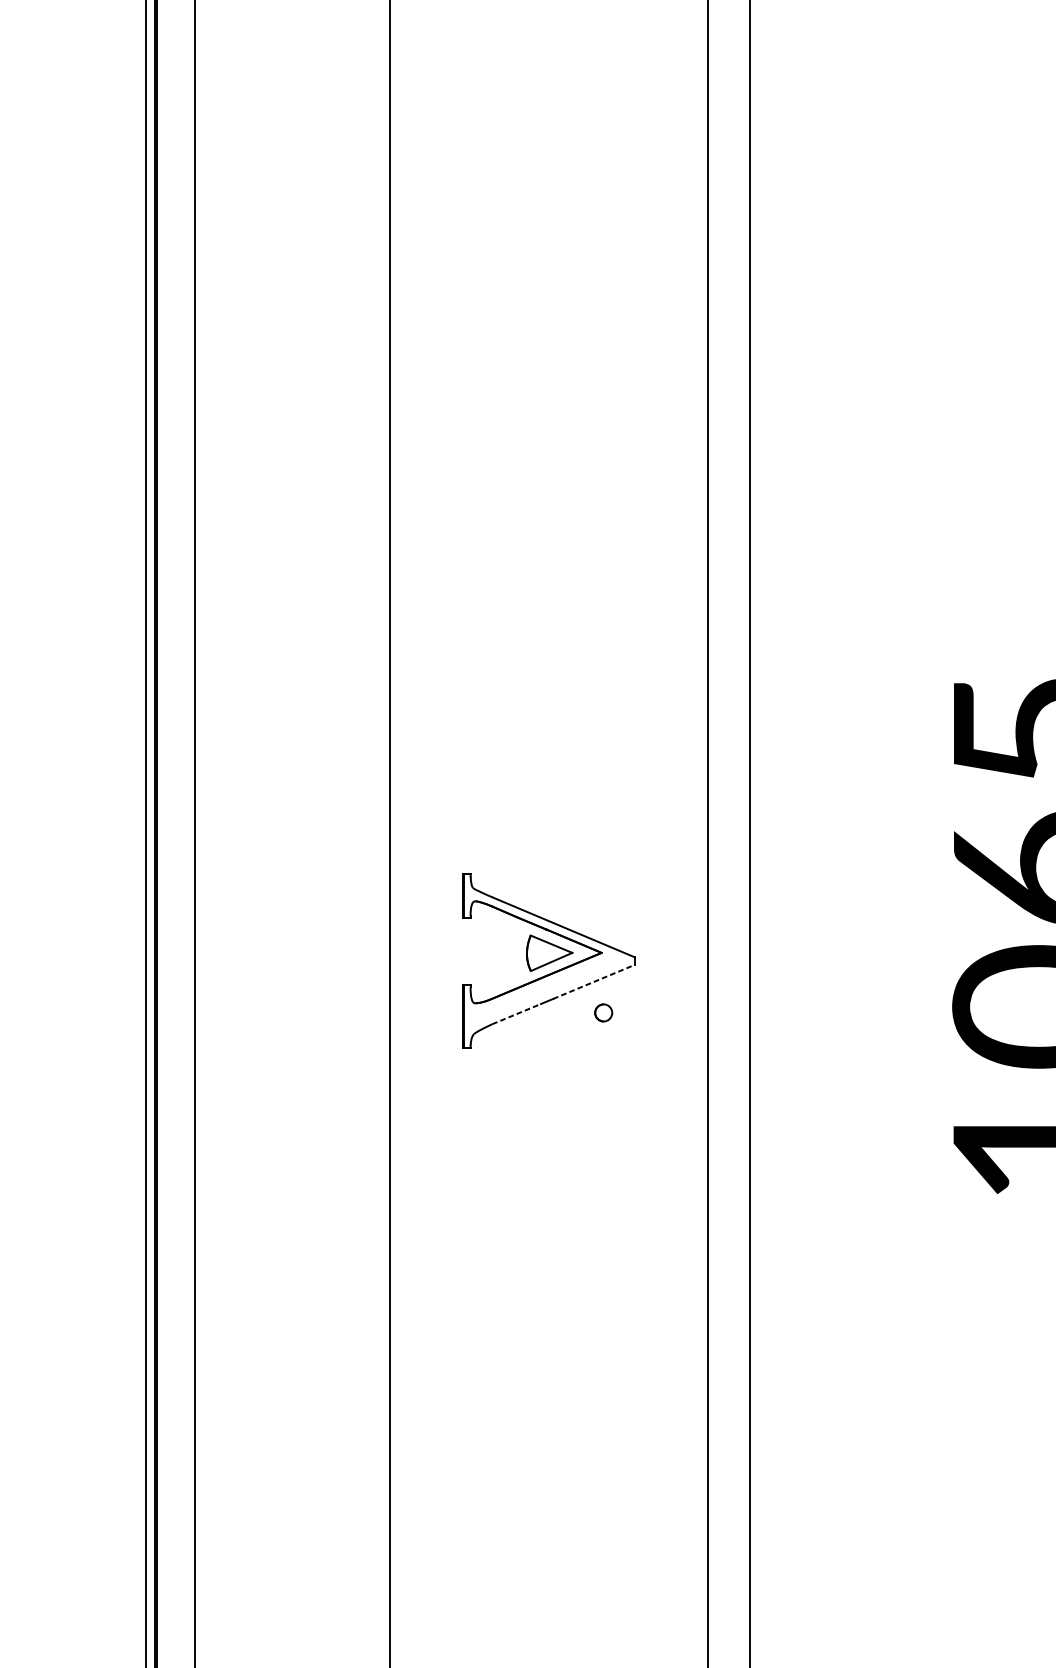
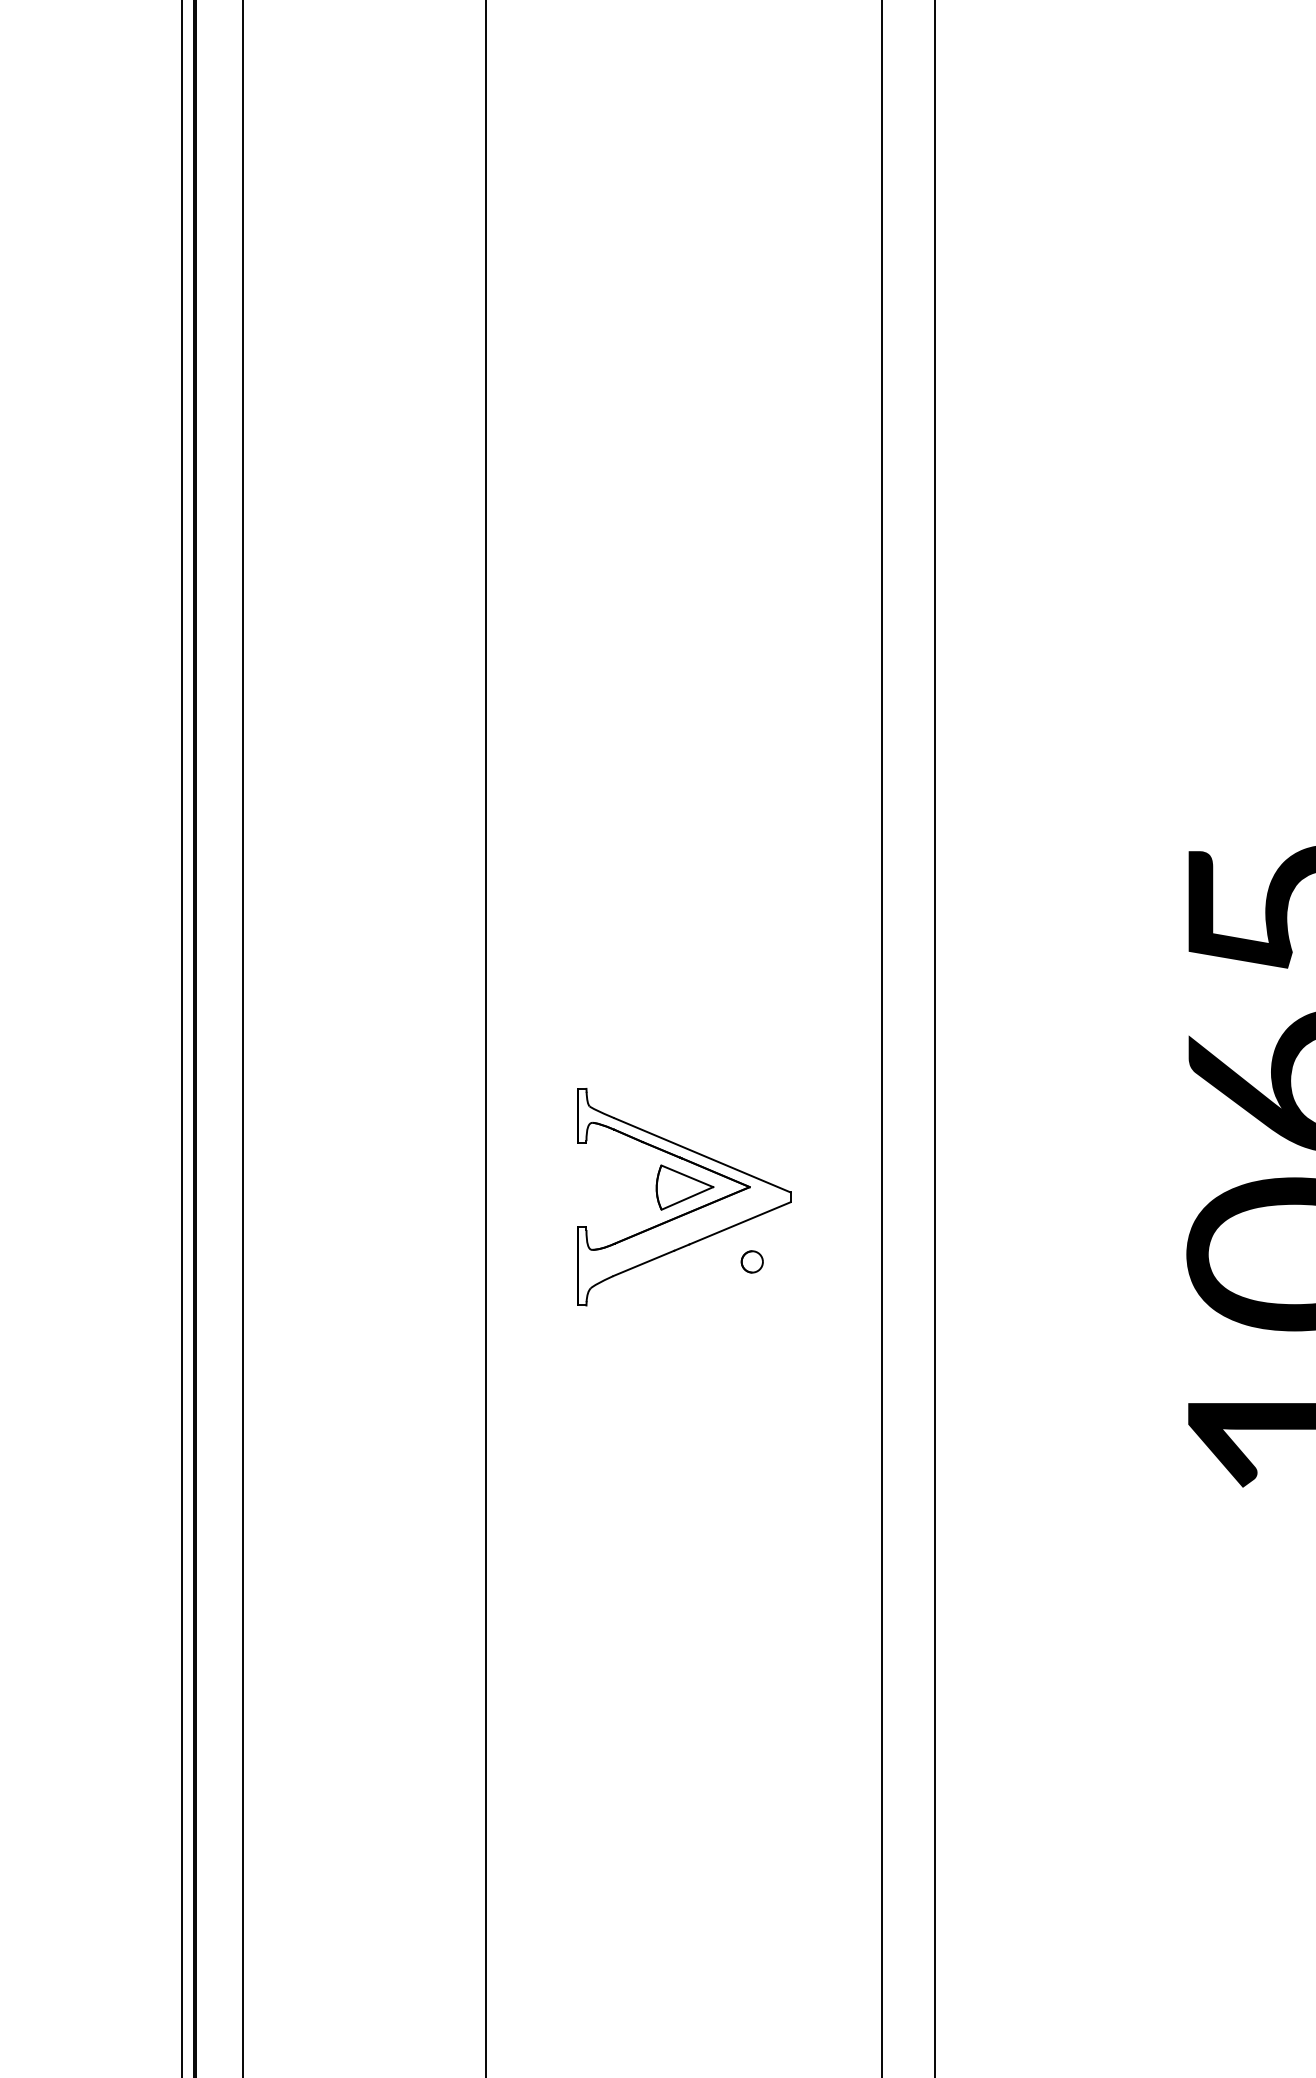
line: (593, 982) -> (739, 1223), dashed -> solid
line: (516, 1014) -> (643, 1263), dashed -> solid

